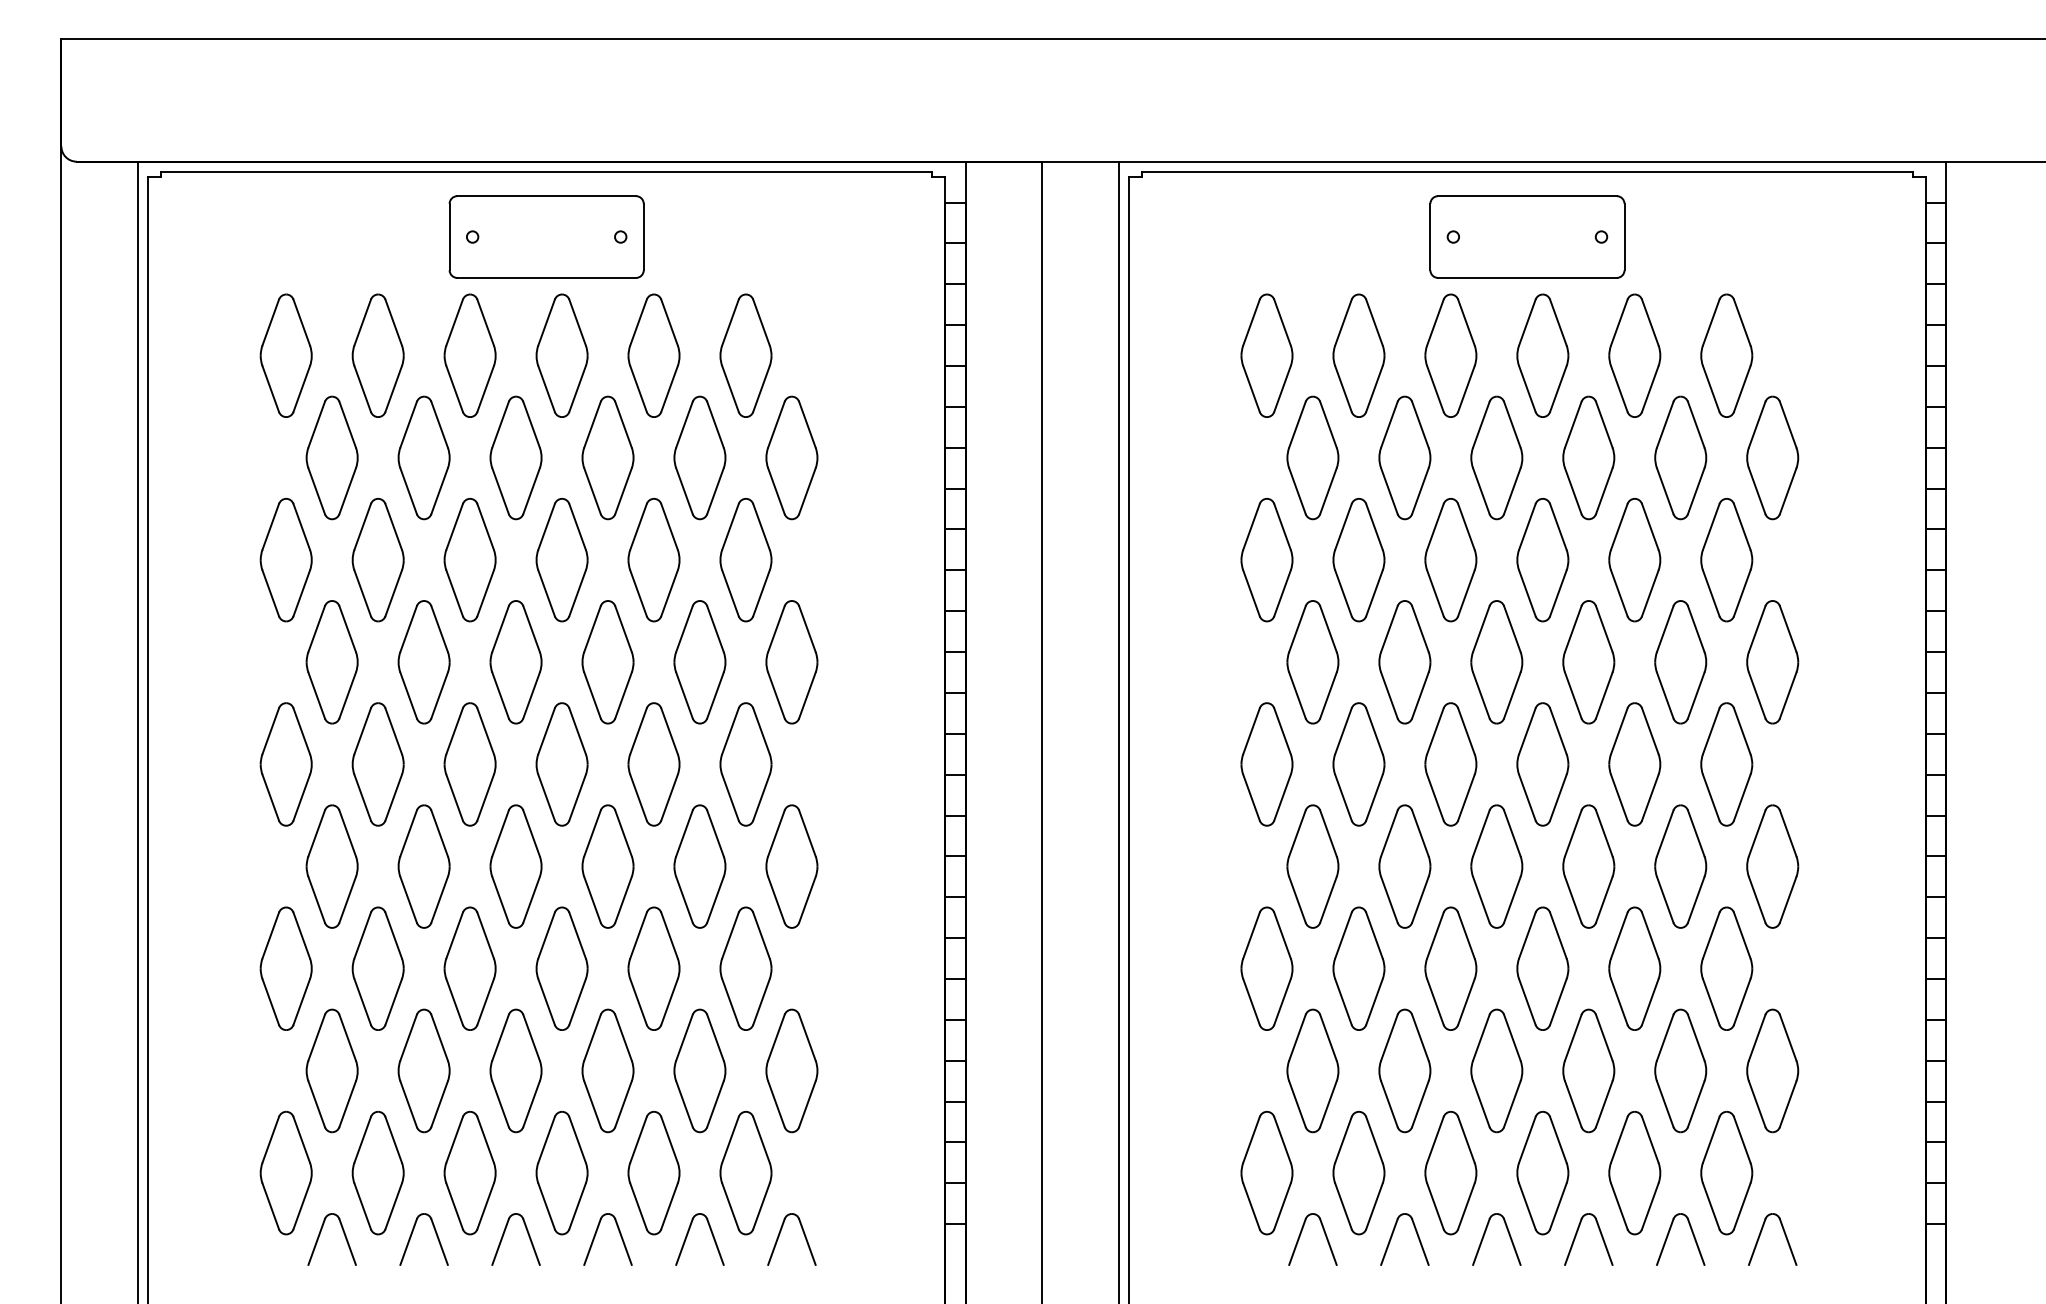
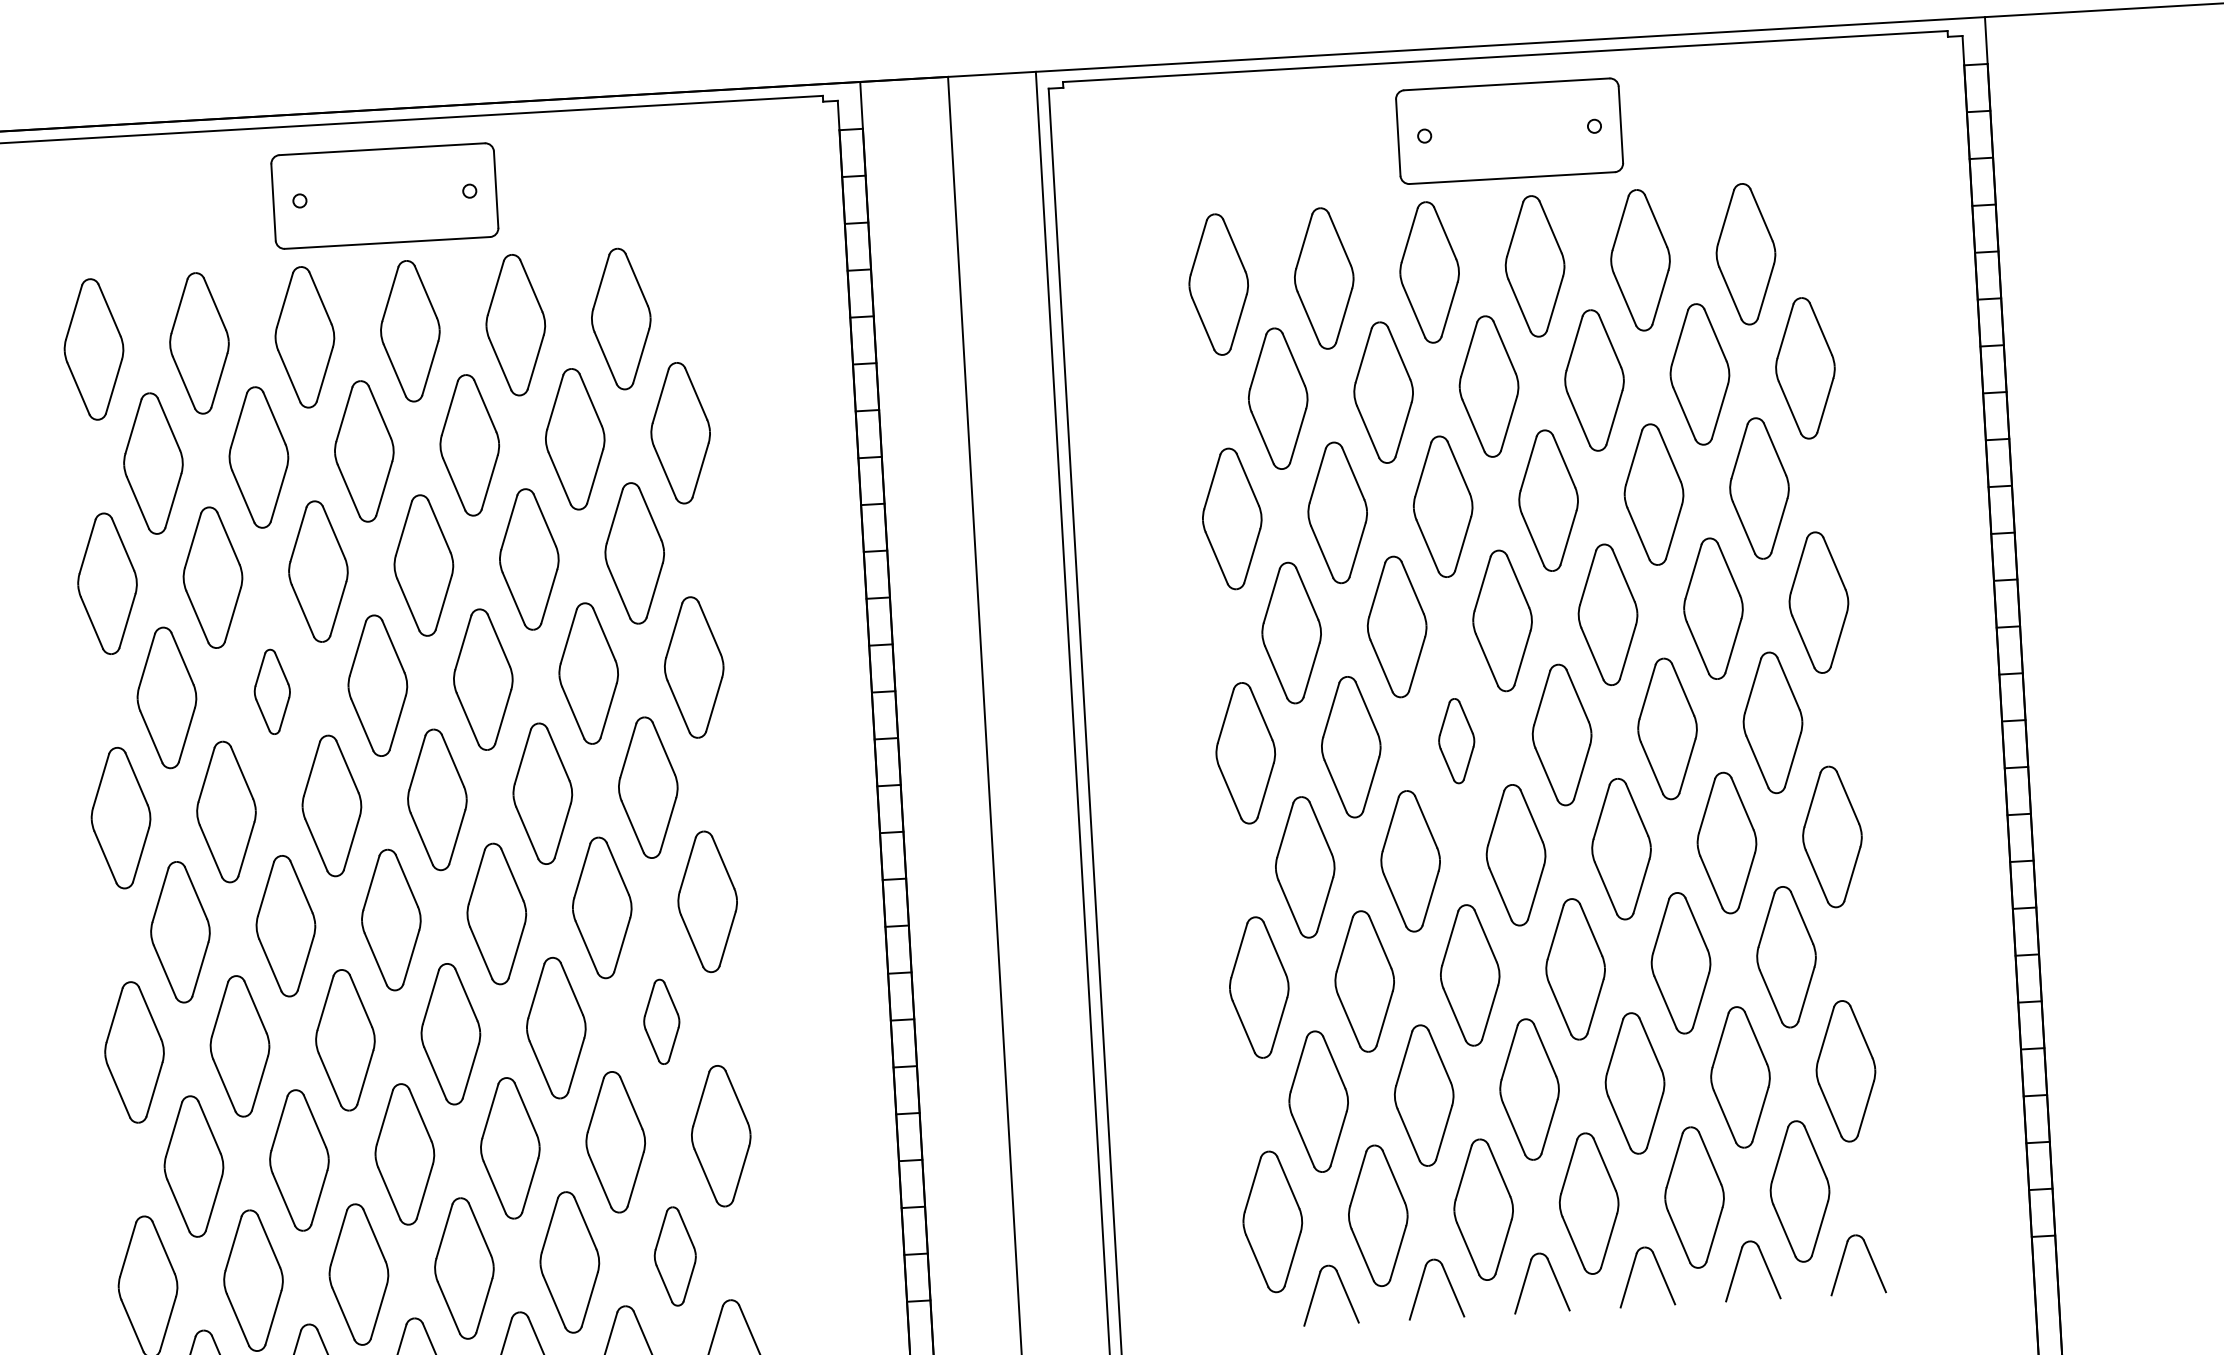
part: (423, 662) -> (271, 692), size x0.6
part: (1450, 764) -> (1456, 741), size x0.6
part: (745, 968) -> (661, 1021), size x0.6
part: (745, 1173) -> (674, 1256), size x0.7

